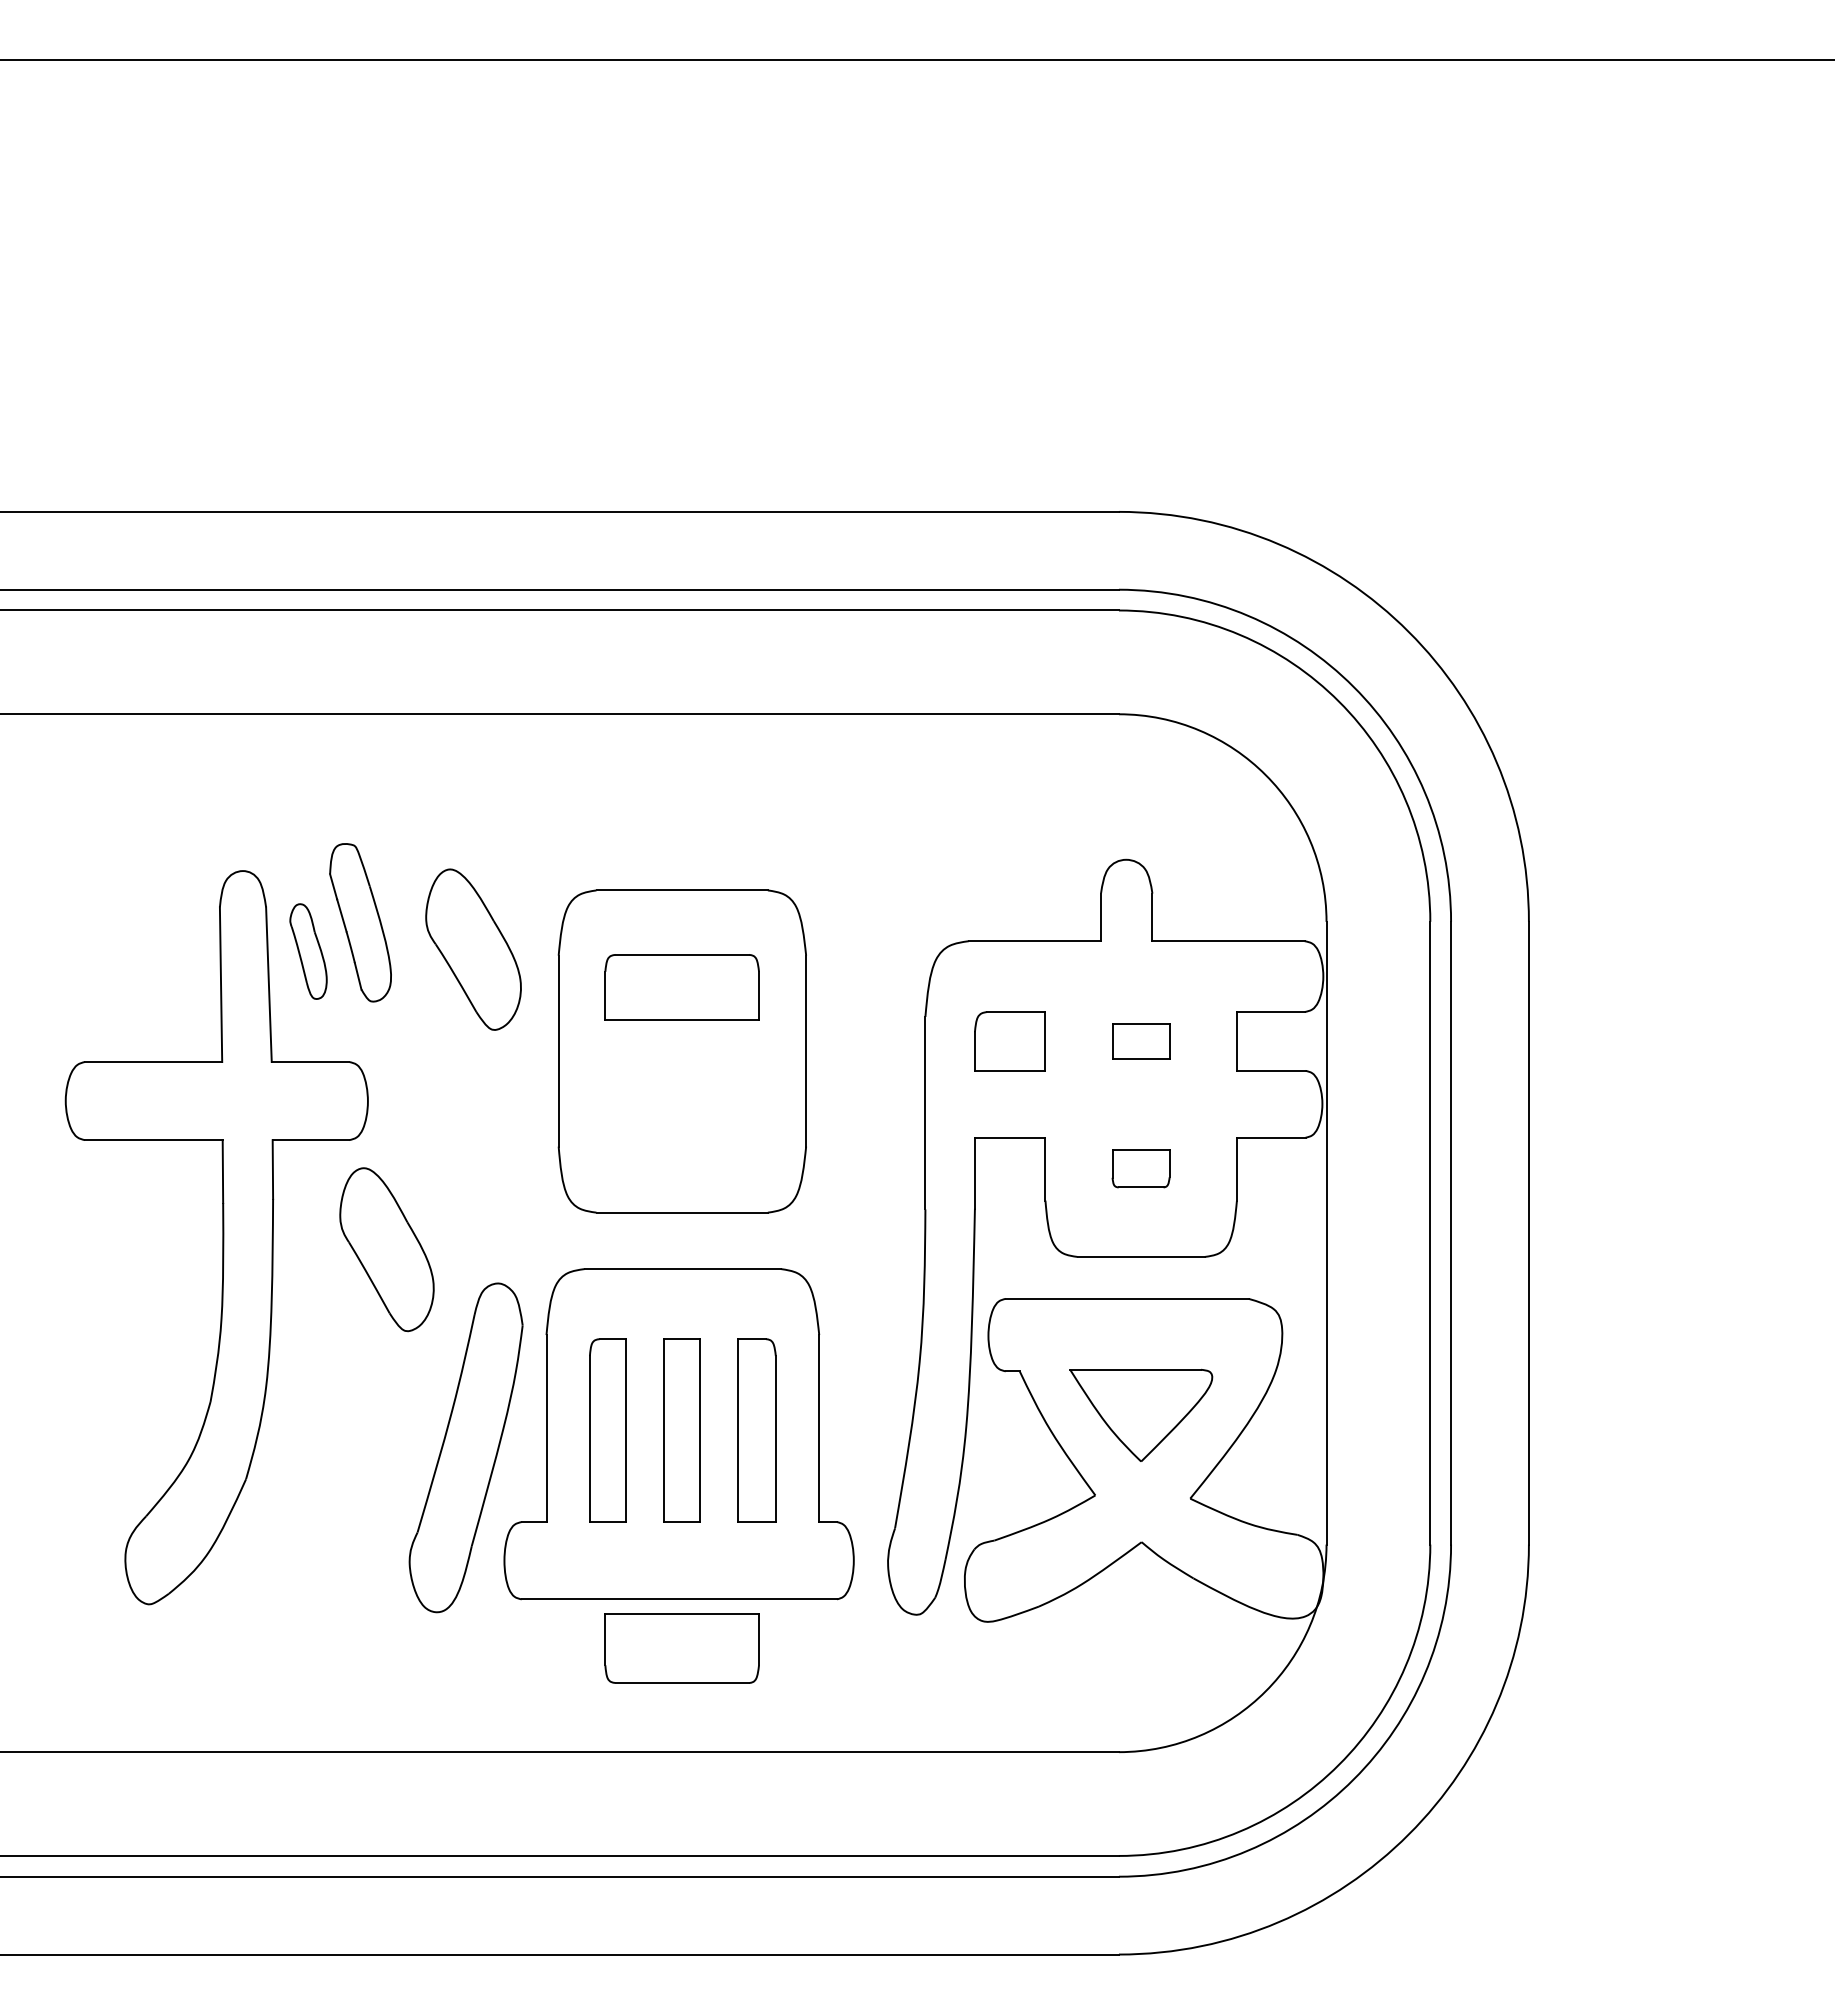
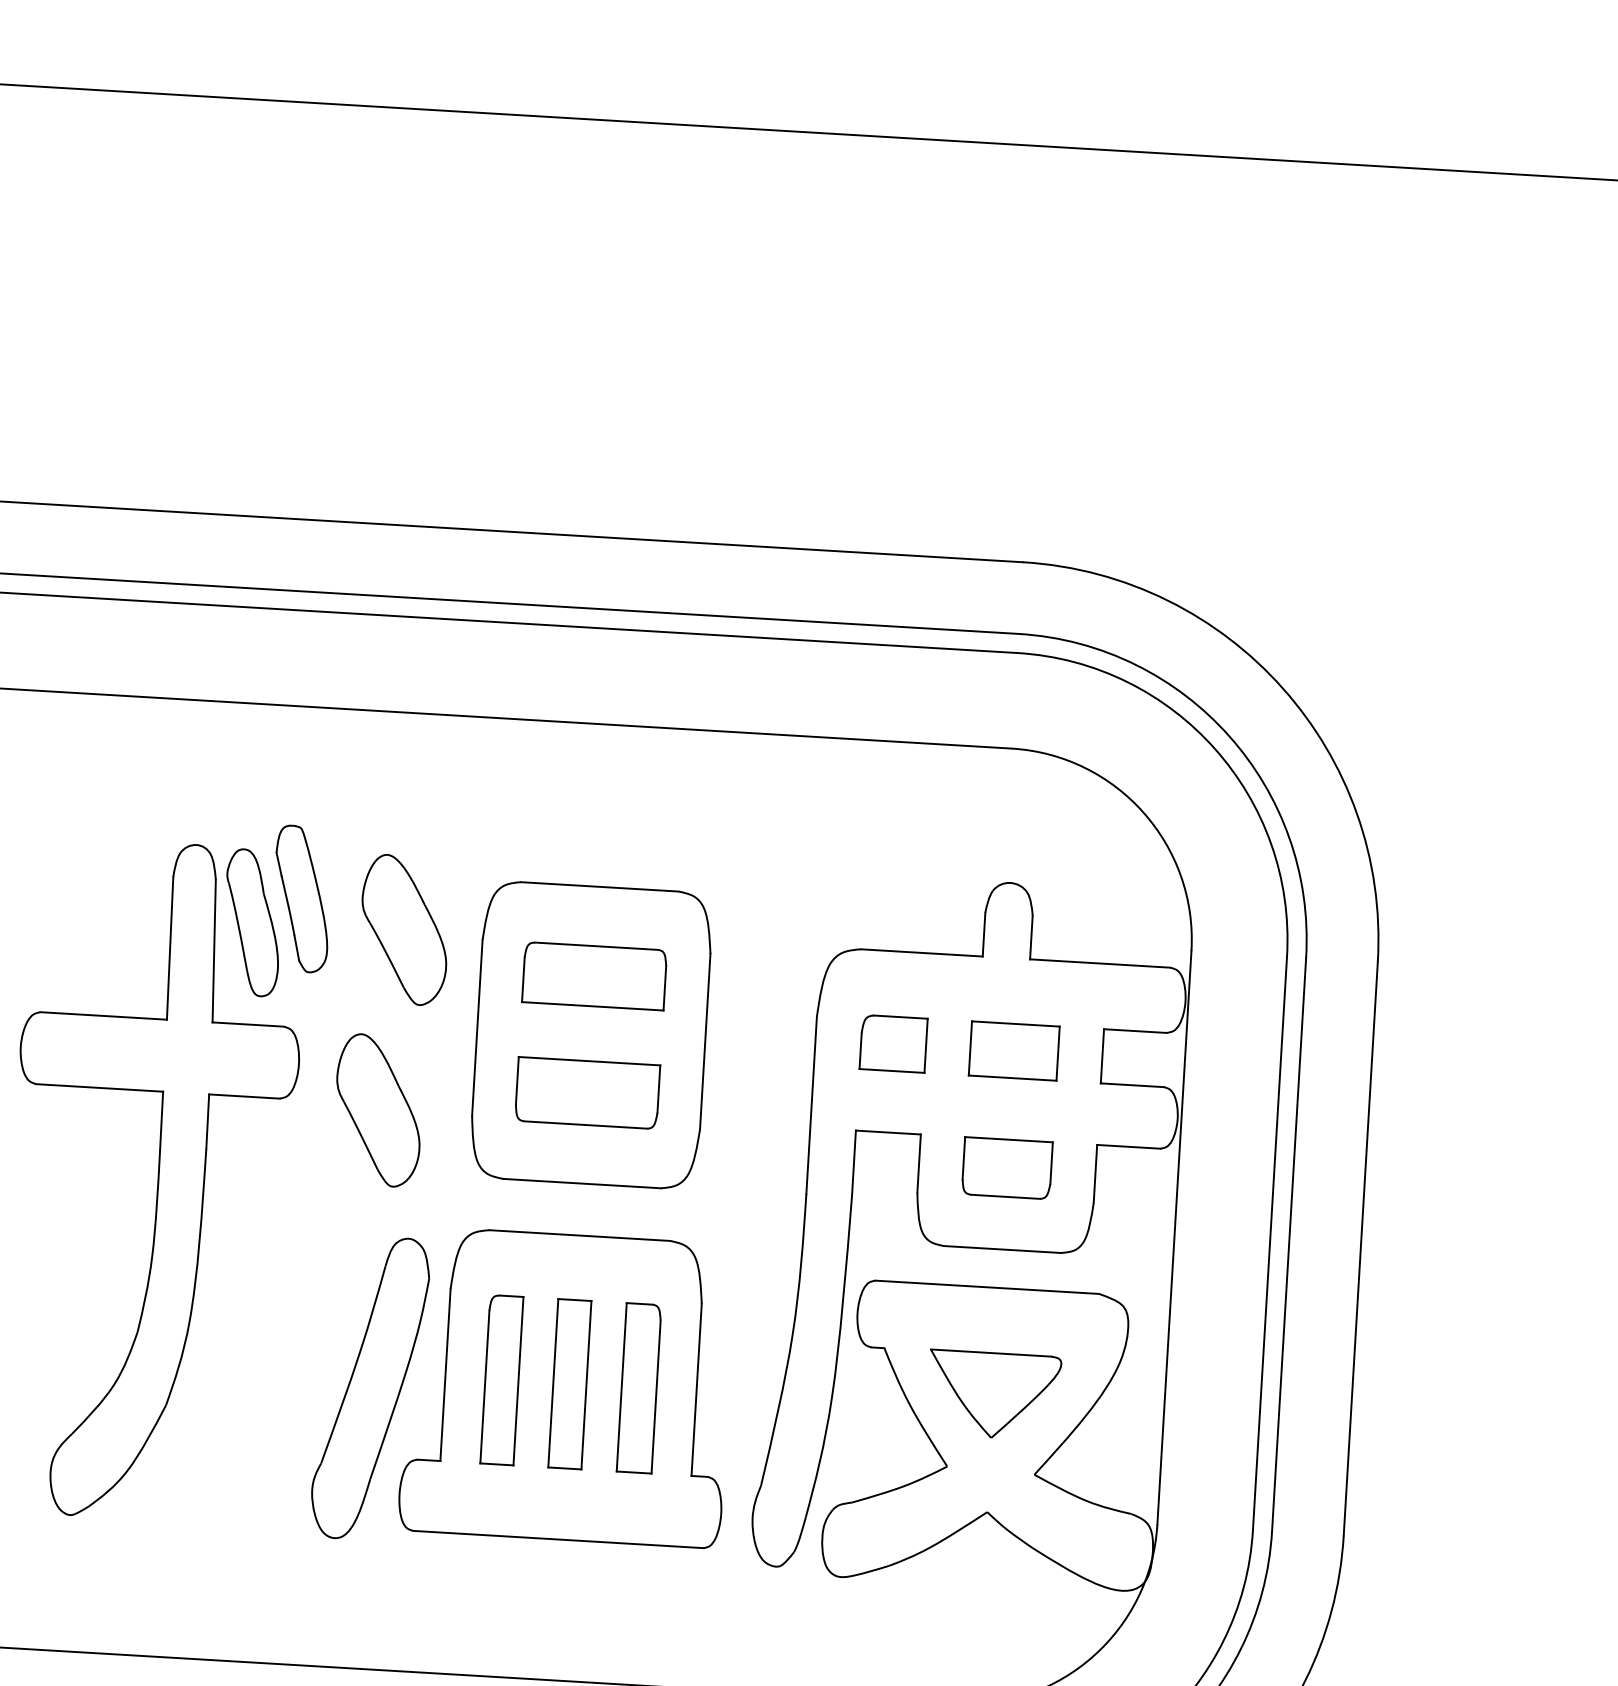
part: (308, 951) -> (252, 922), size x1.67
part: (1141, 1041) -> (1014, 1051), size x1.67
part: (1140, 1168) -> (1006, 1168), size x1.67
part: (386, 1249) -> (378, 1110), moved
part: (681, 1648) -> (586, 1093), moved

